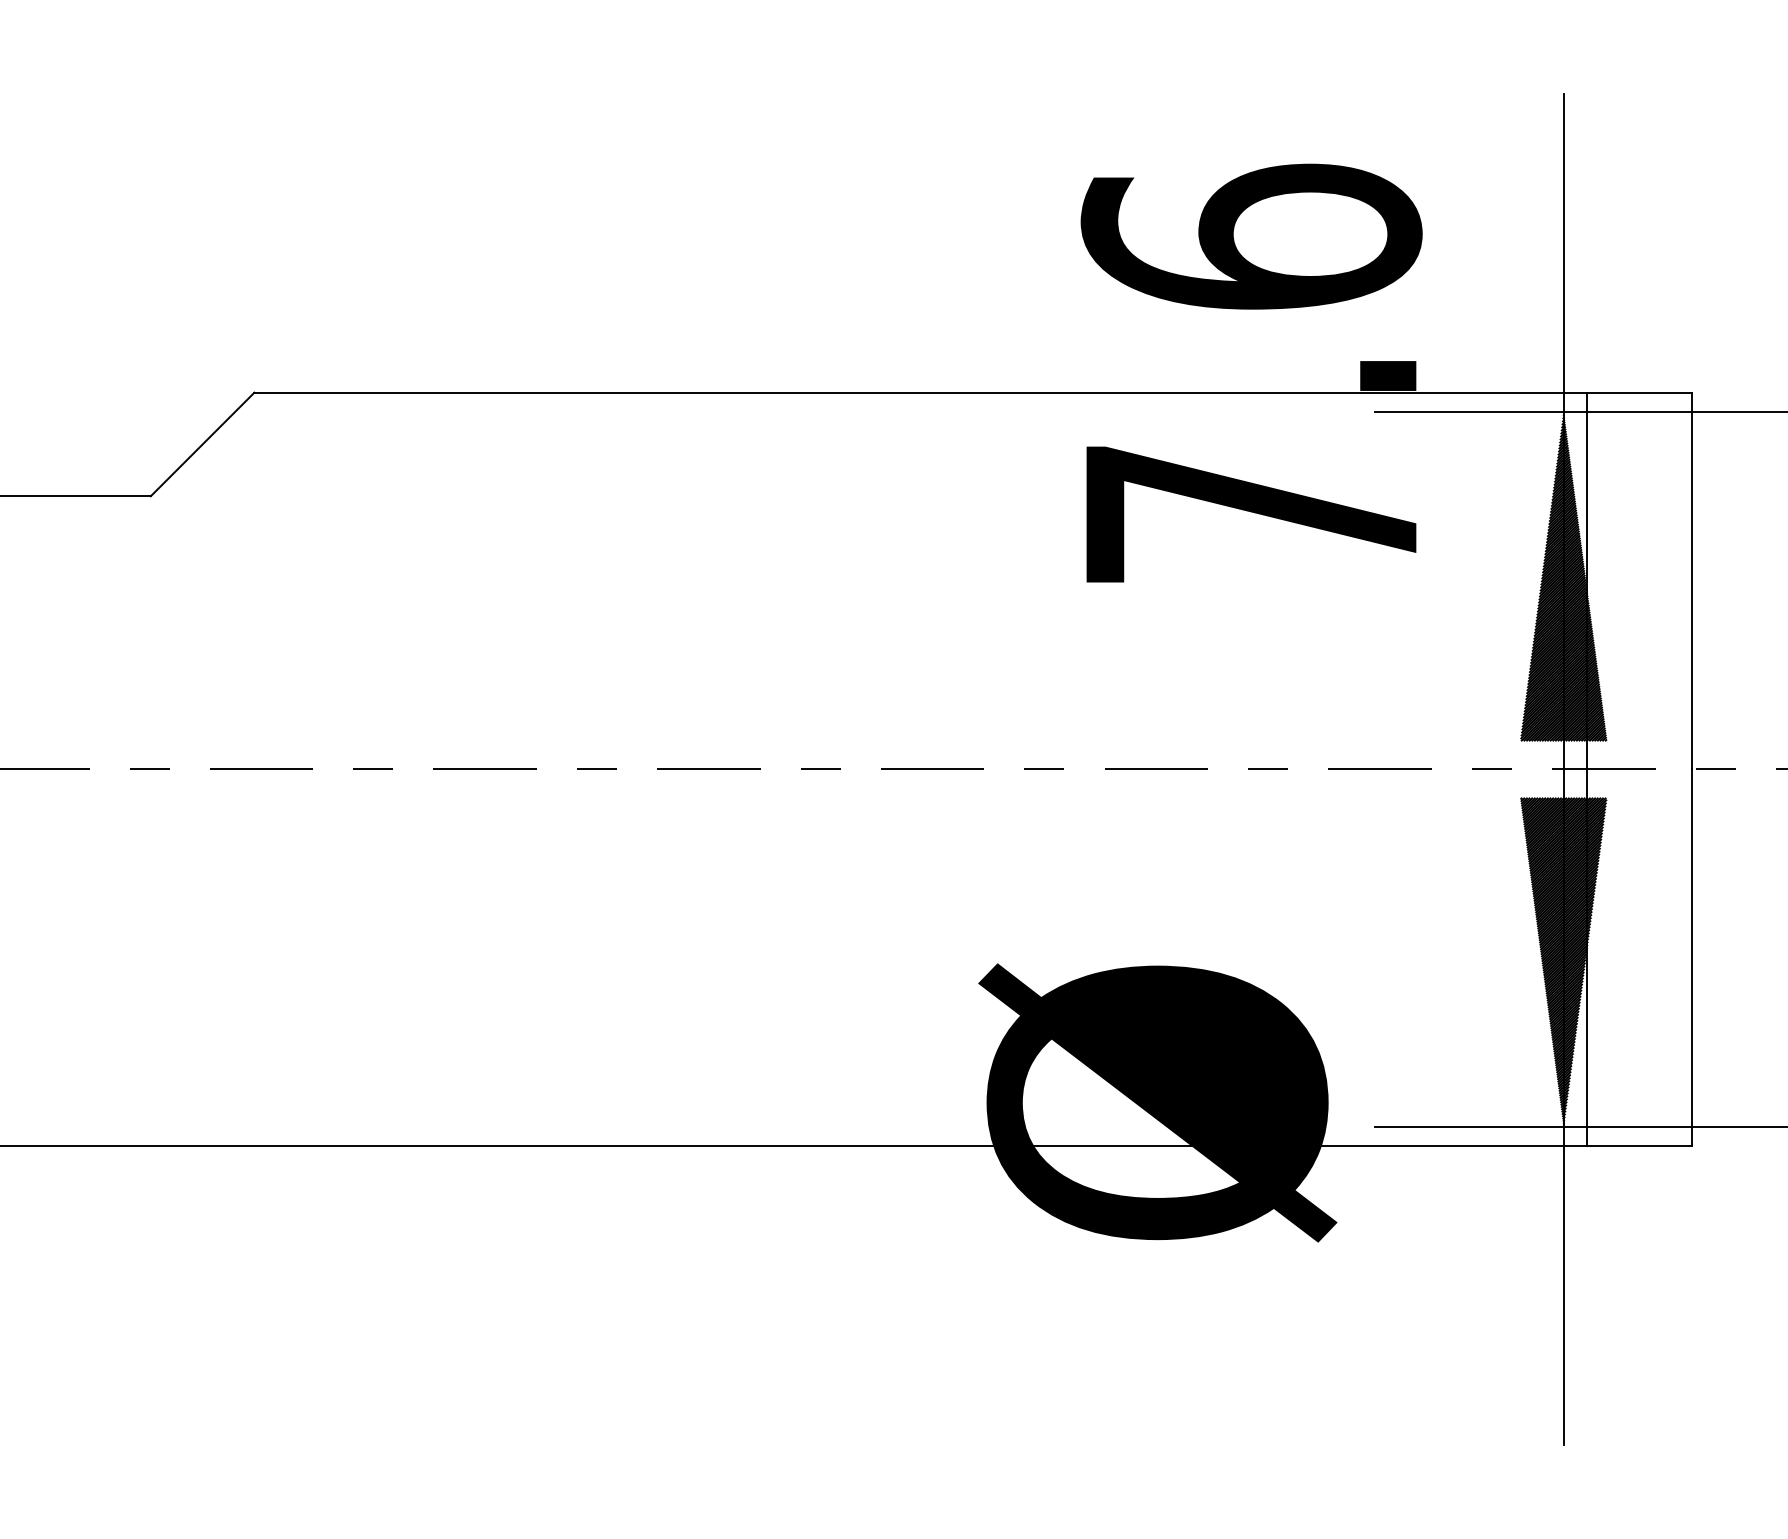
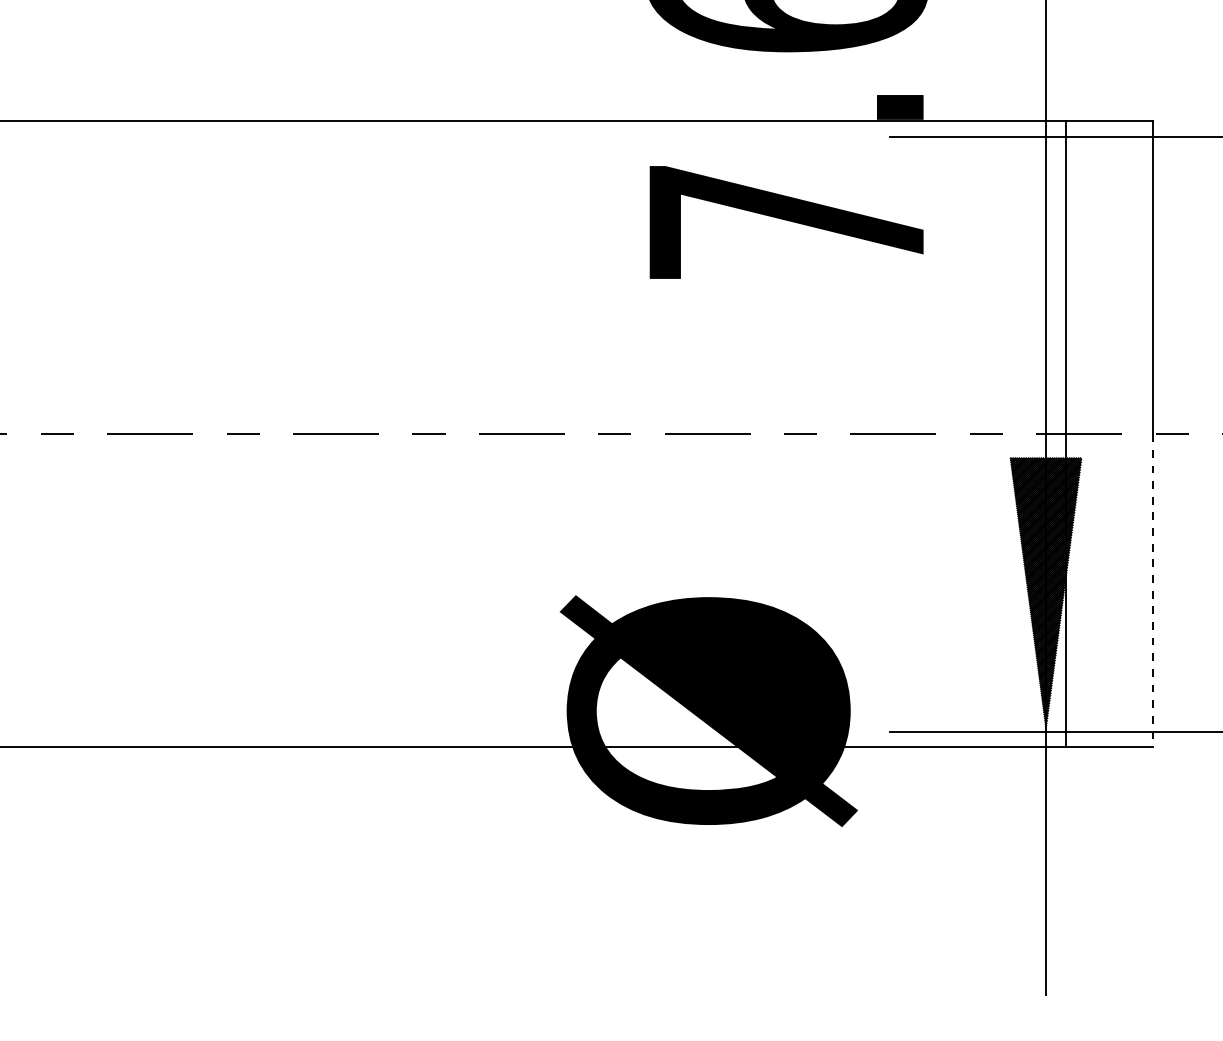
hatch: (1563, 576) -> (1045, 273), removed
line: (1692, 958) -> (1152, 591), solid -> dashed

